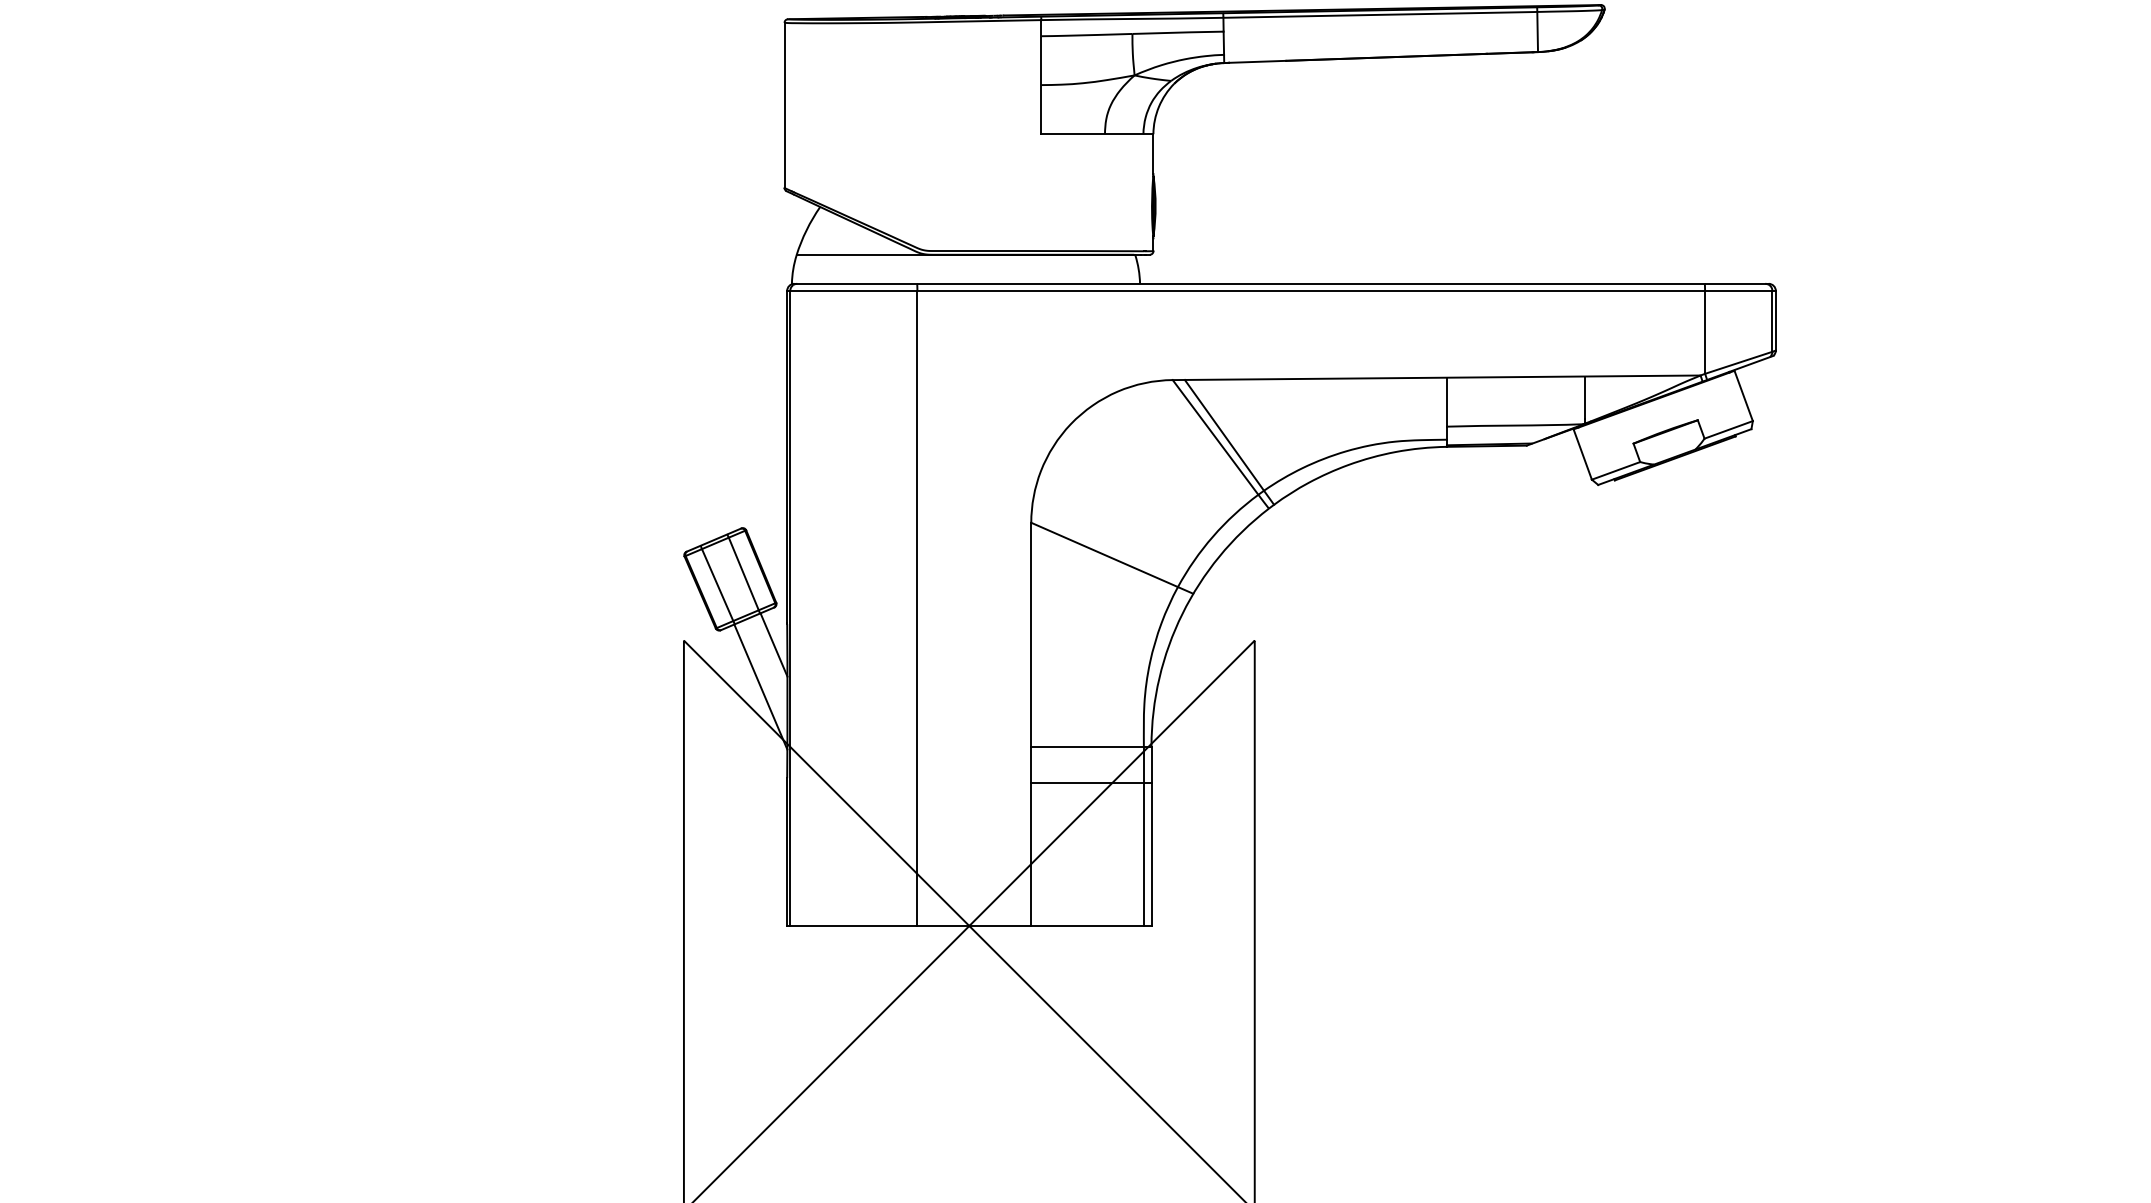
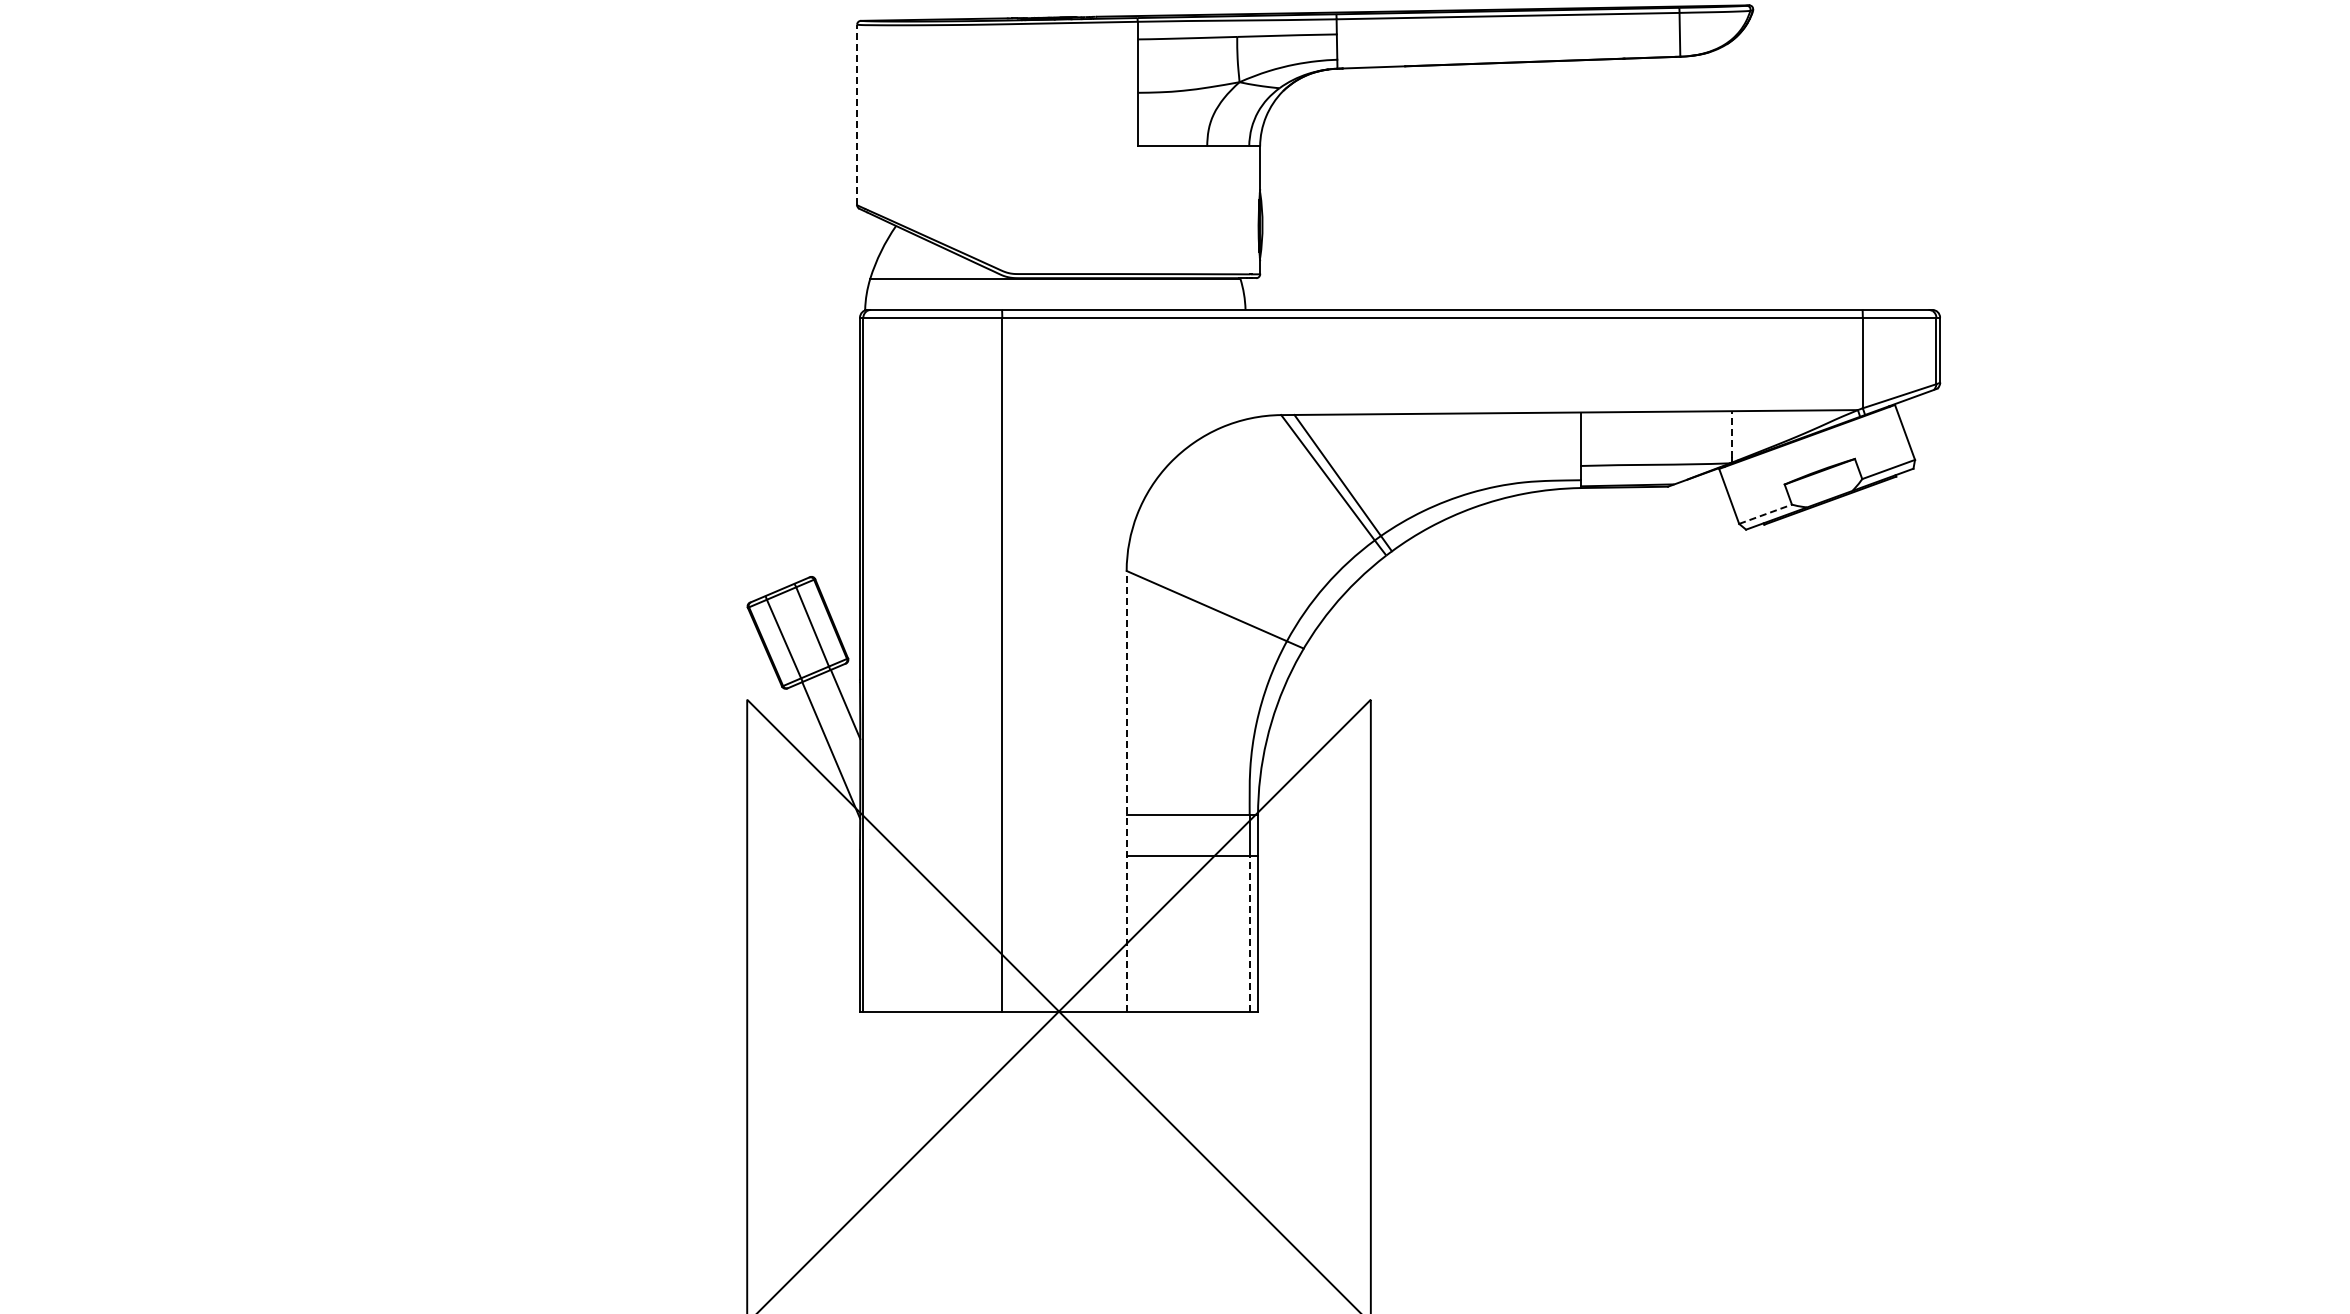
line: (784, 104) -> (857, 114), solid -> dashed
line: (1585, 397) -> (1732, 434), solid -> dashed
line: (1616, 471) -> (1766, 514), solid -> dashed
line: (1031, 723) -> (1126, 790), solid -> dashed
line: (1143, 854) -> (1249, 933), solid -> dashed

